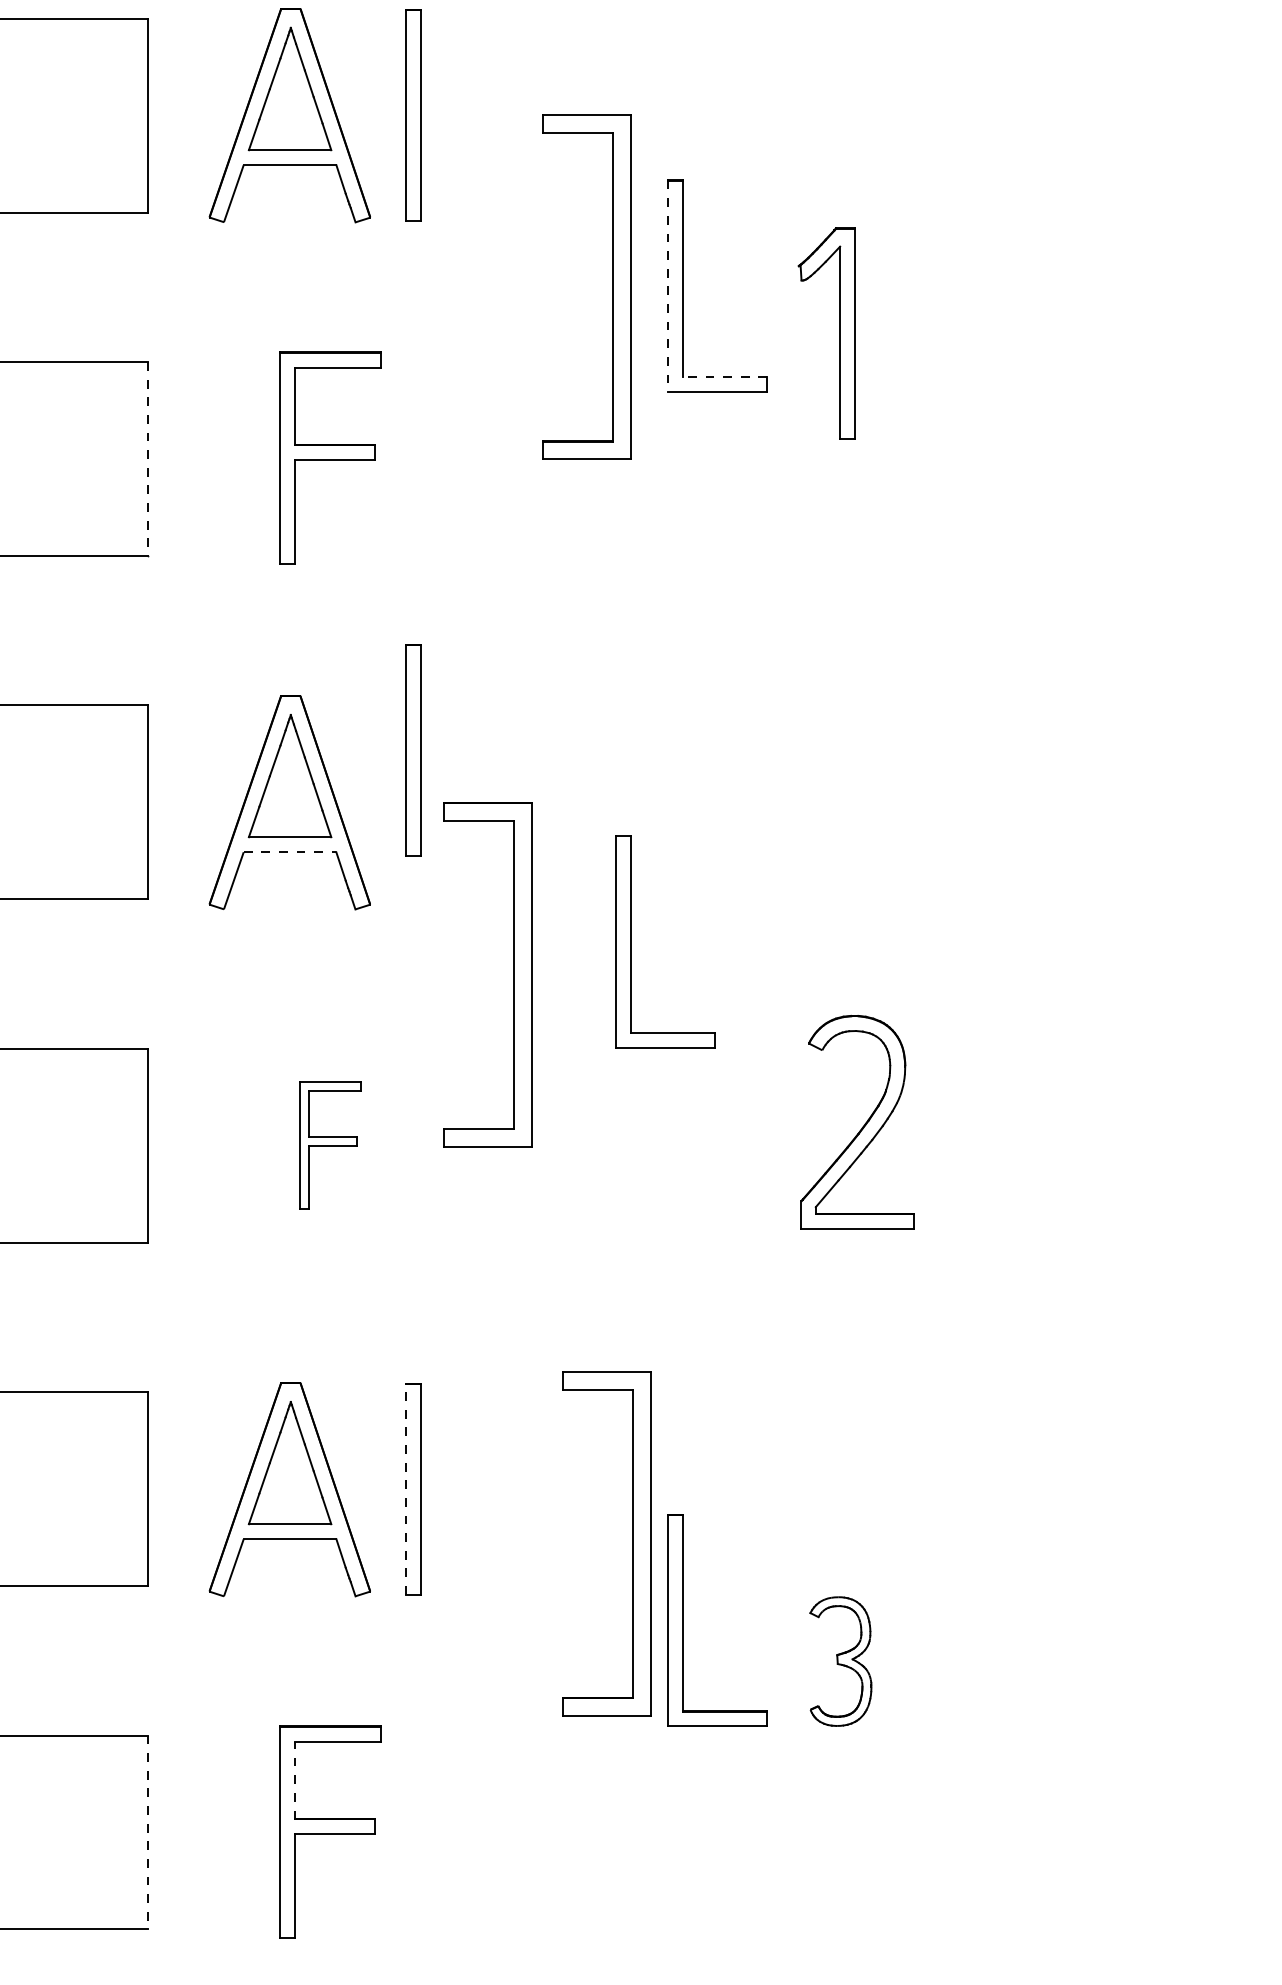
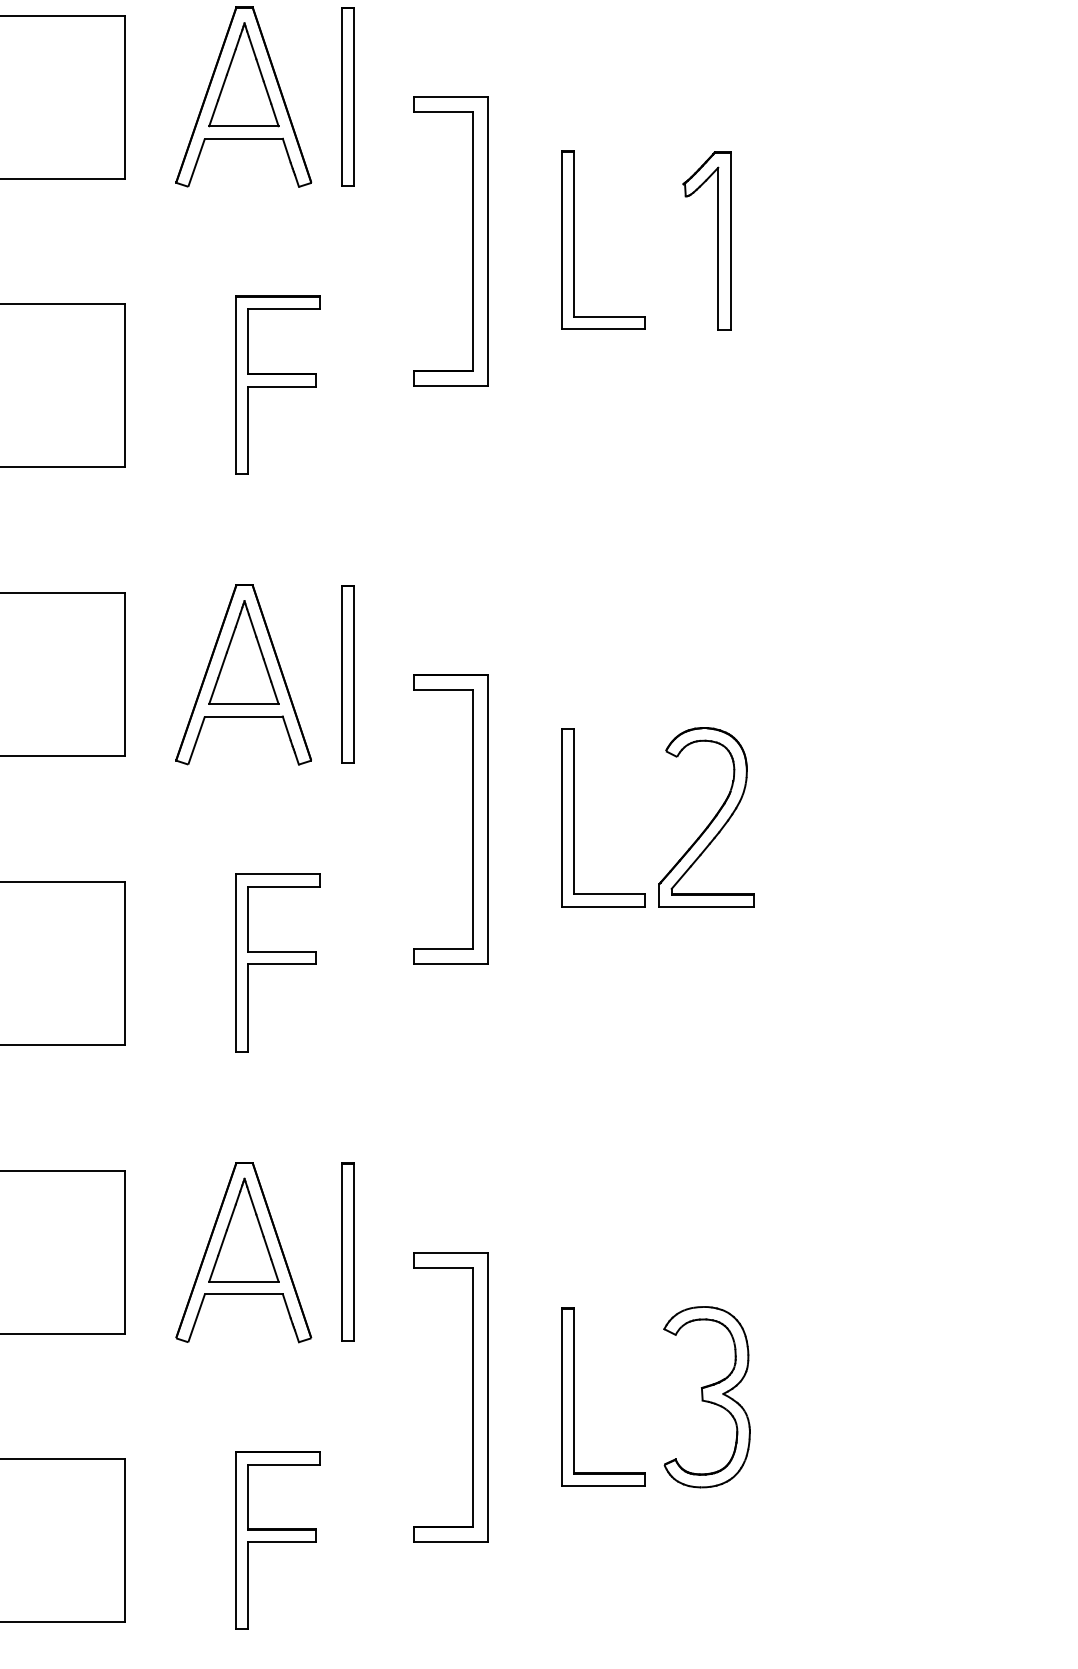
part: (612, 286) -> (472, 240), moved
line: (667, 286) -> (561, 240), dashed -> solid
part: (839, 333) -> (717, 240), moved
line: (724, 376) -> (609, 316), dashed -> solid
line: (148, 459) -> (124, 386), dashed -> solid
part: (413, 750) -> (347, 674), moved
line: (290, 852) -> (244, 716), dashed -> solid
part: (631, 941) -> (574, 817), moved
part: (513, 974) -> (472, 819), moved
part: (862, 1126) -> (710, 821), moved
part: (330, 1144) -> (277, 962), size x1.67
line: (406, 1489) -> (341, 1252), dashed -> solid
part: (632, 1543) -> (472, 1397), moved
part: (683, 1620) -> (574, 1397), moved
part: (840, 1661) -> (706, 1397), size x1.67
line: (295, 1780) -> (248, 1497), dashed -> solid
line: (148, 1832) -> (124, 1540), dashed -> solid

